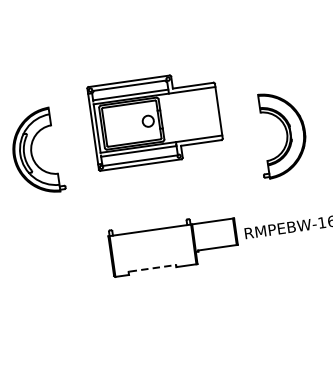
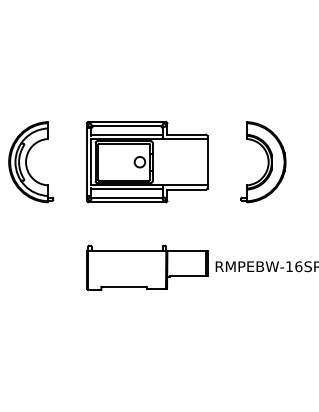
part: (156, 120) -> (147, 162), moved
part: (281, 134) -> (263, 162), moved
line: (152, 268) -> (124, 286), dashed -> solid

